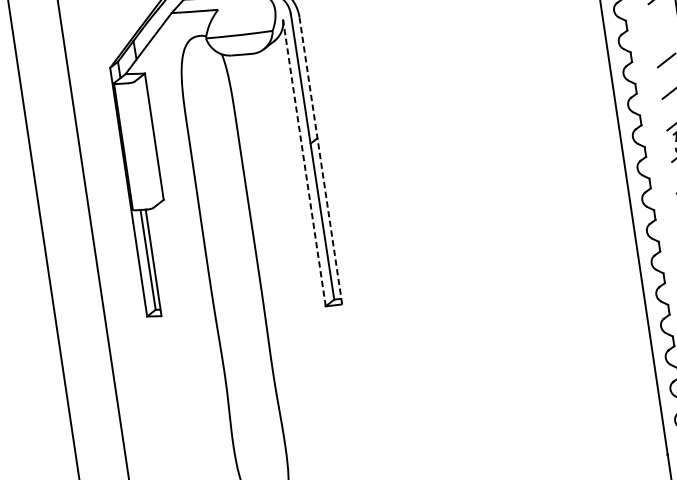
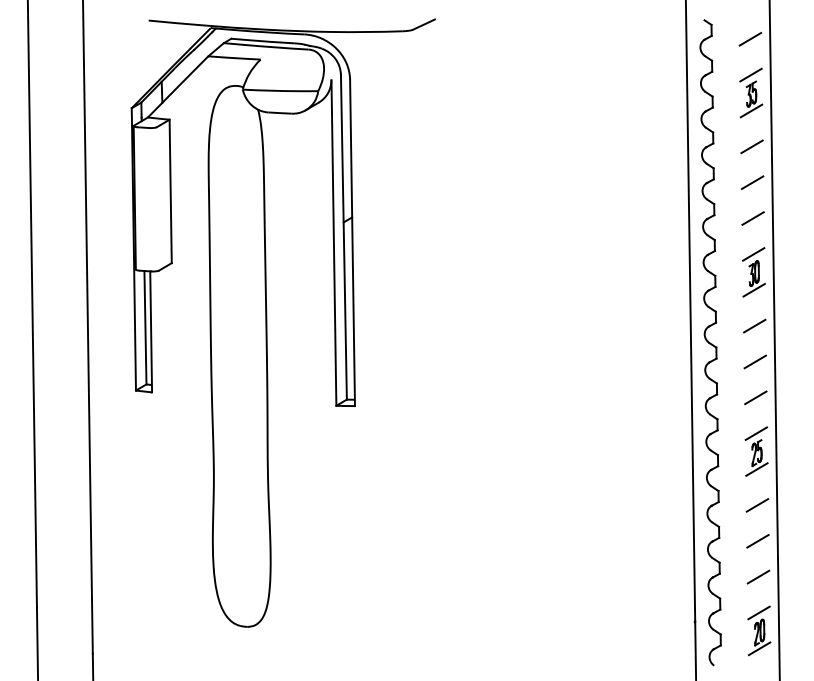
line: (661, 28) -> (751, 146), added
line: (320, 160) -> (352, 242), dashed -> solid
line: (303, 162) -> (333, 242), dashed -> solid

